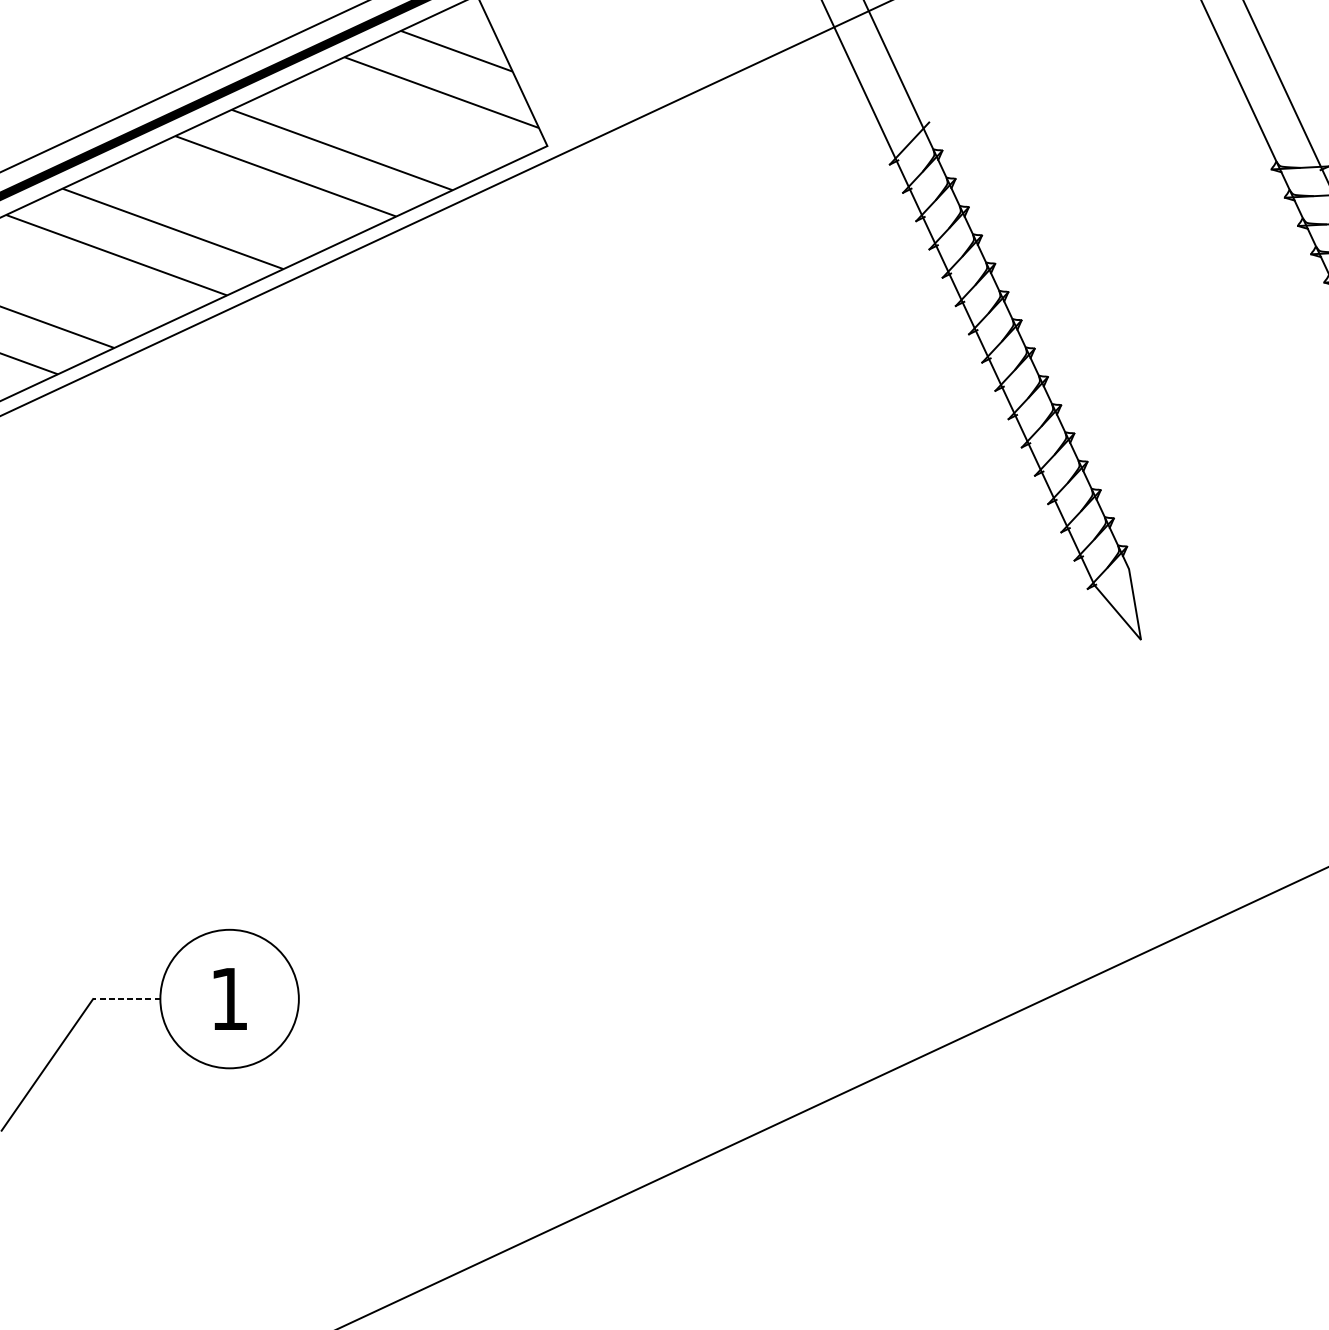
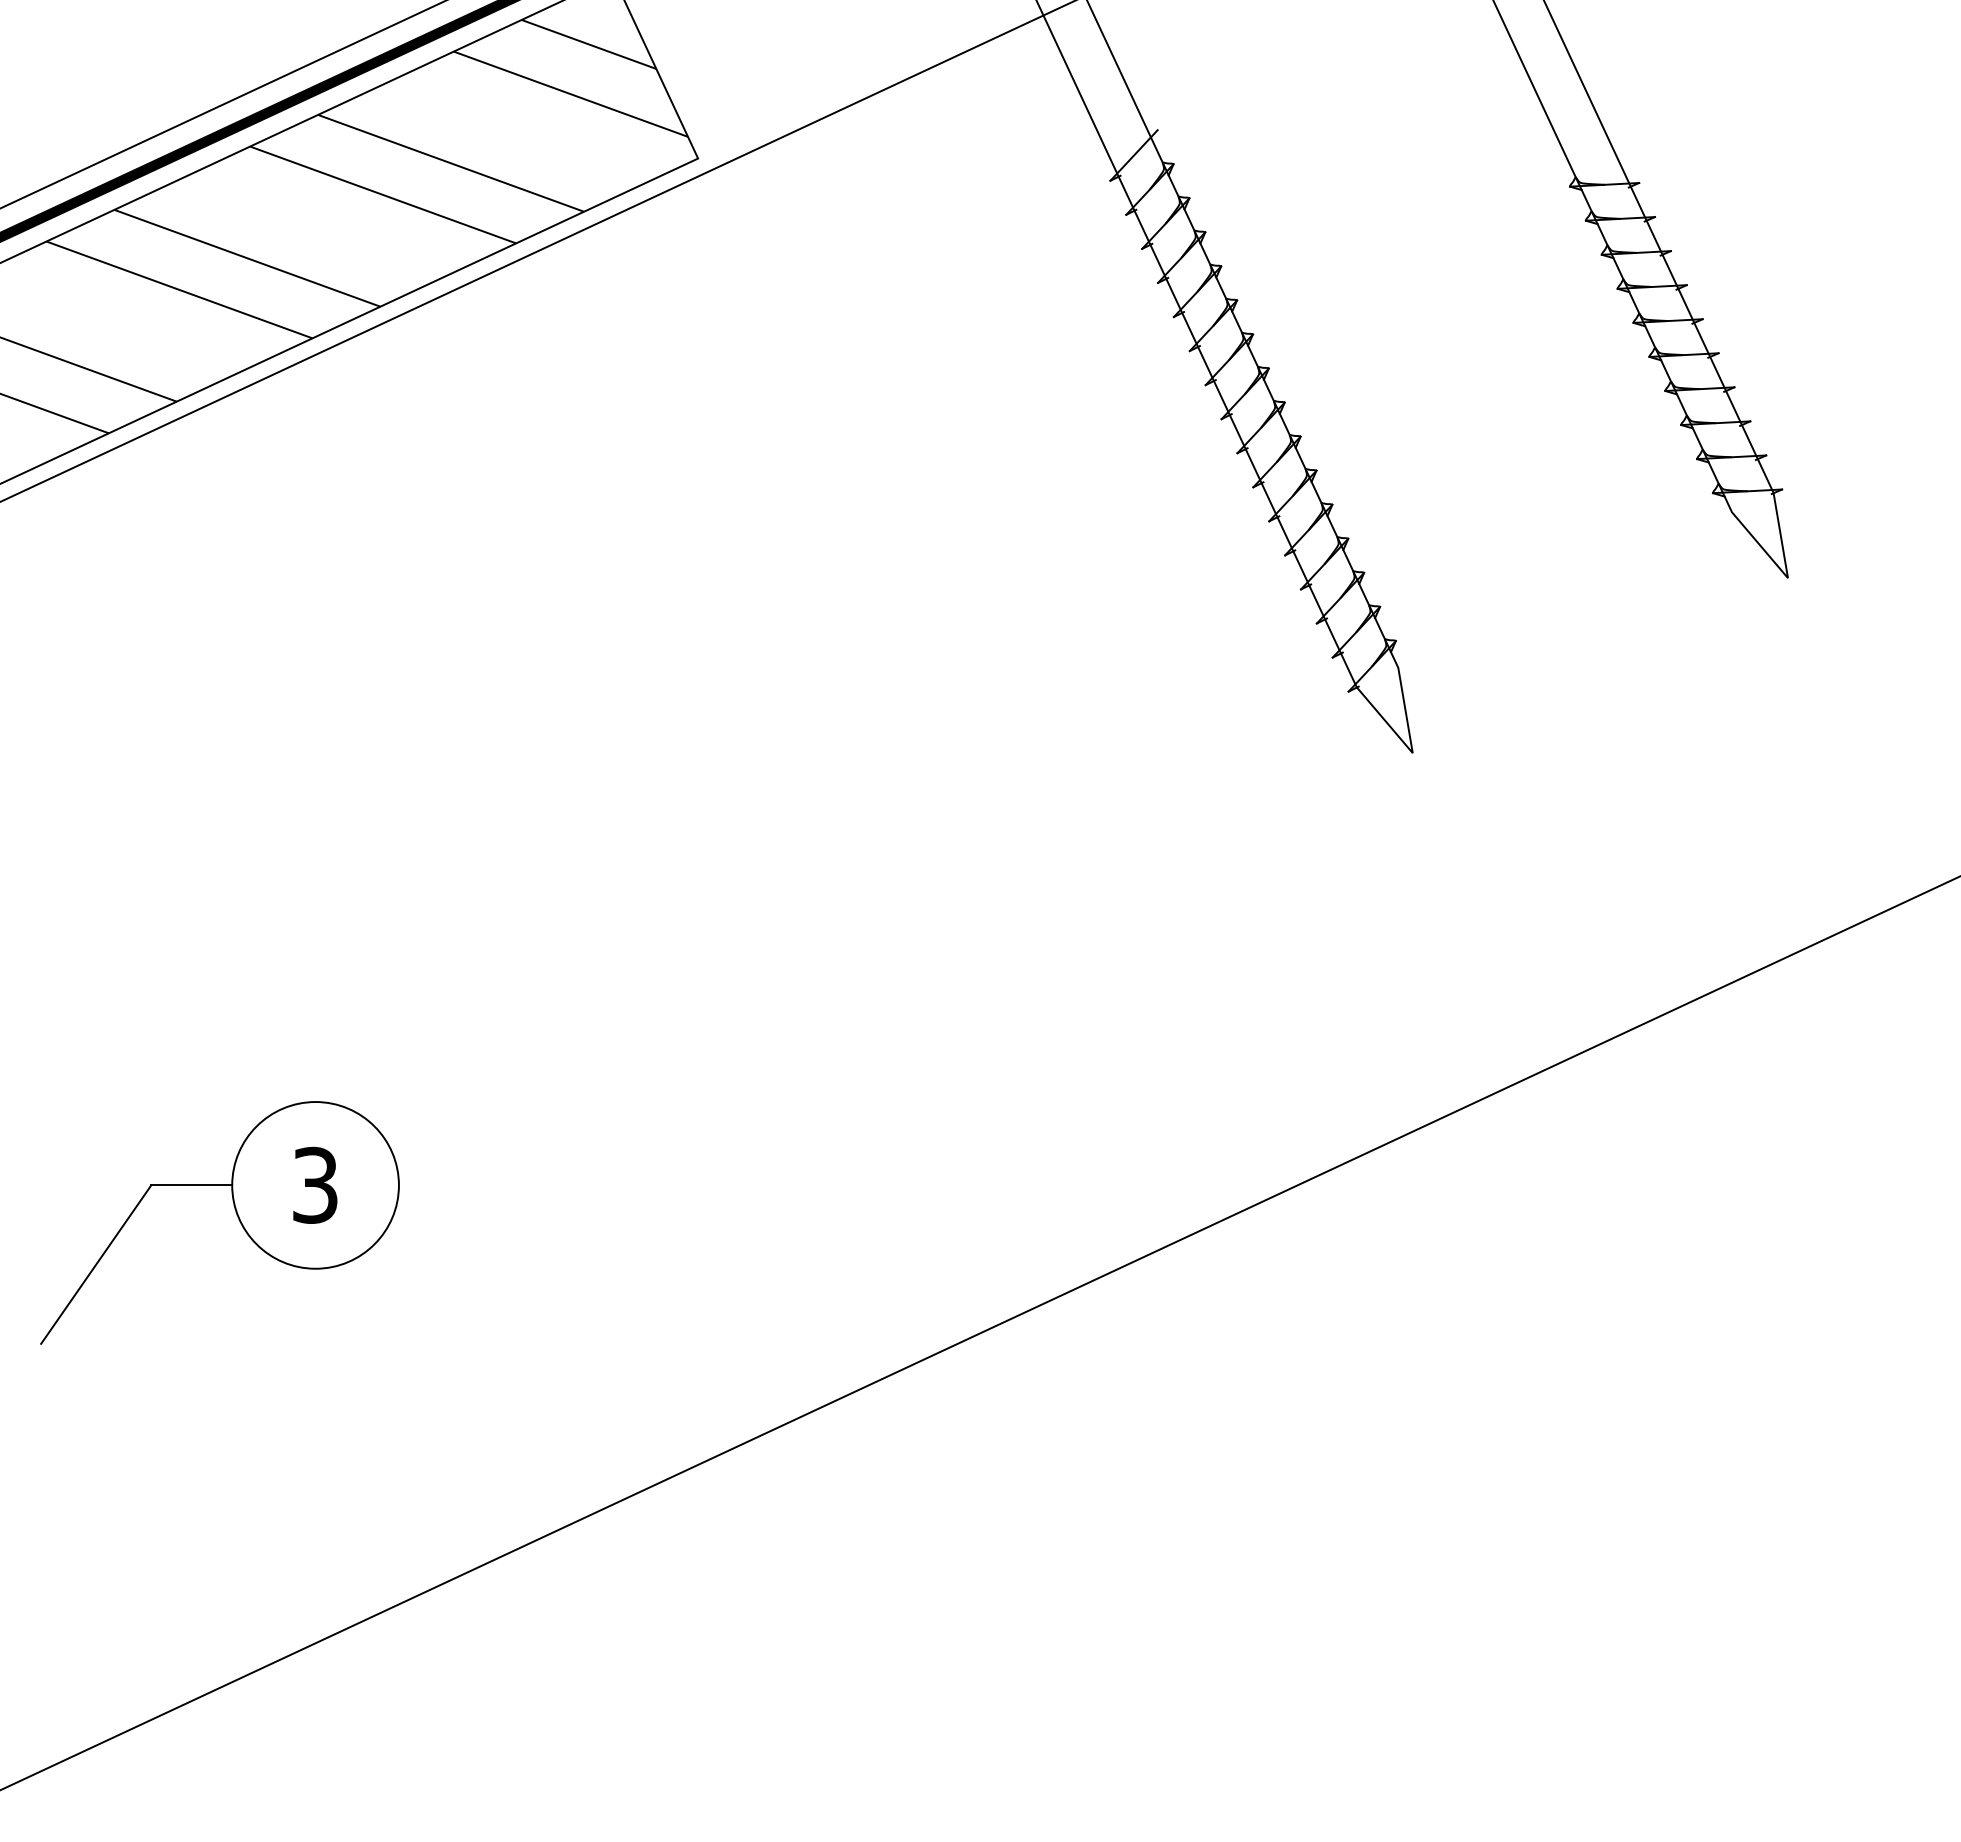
text: (229, 998) -> (315, 1184), 1 -> 3
line: (126, 999) -> (191, 1185), dashed -> solid

